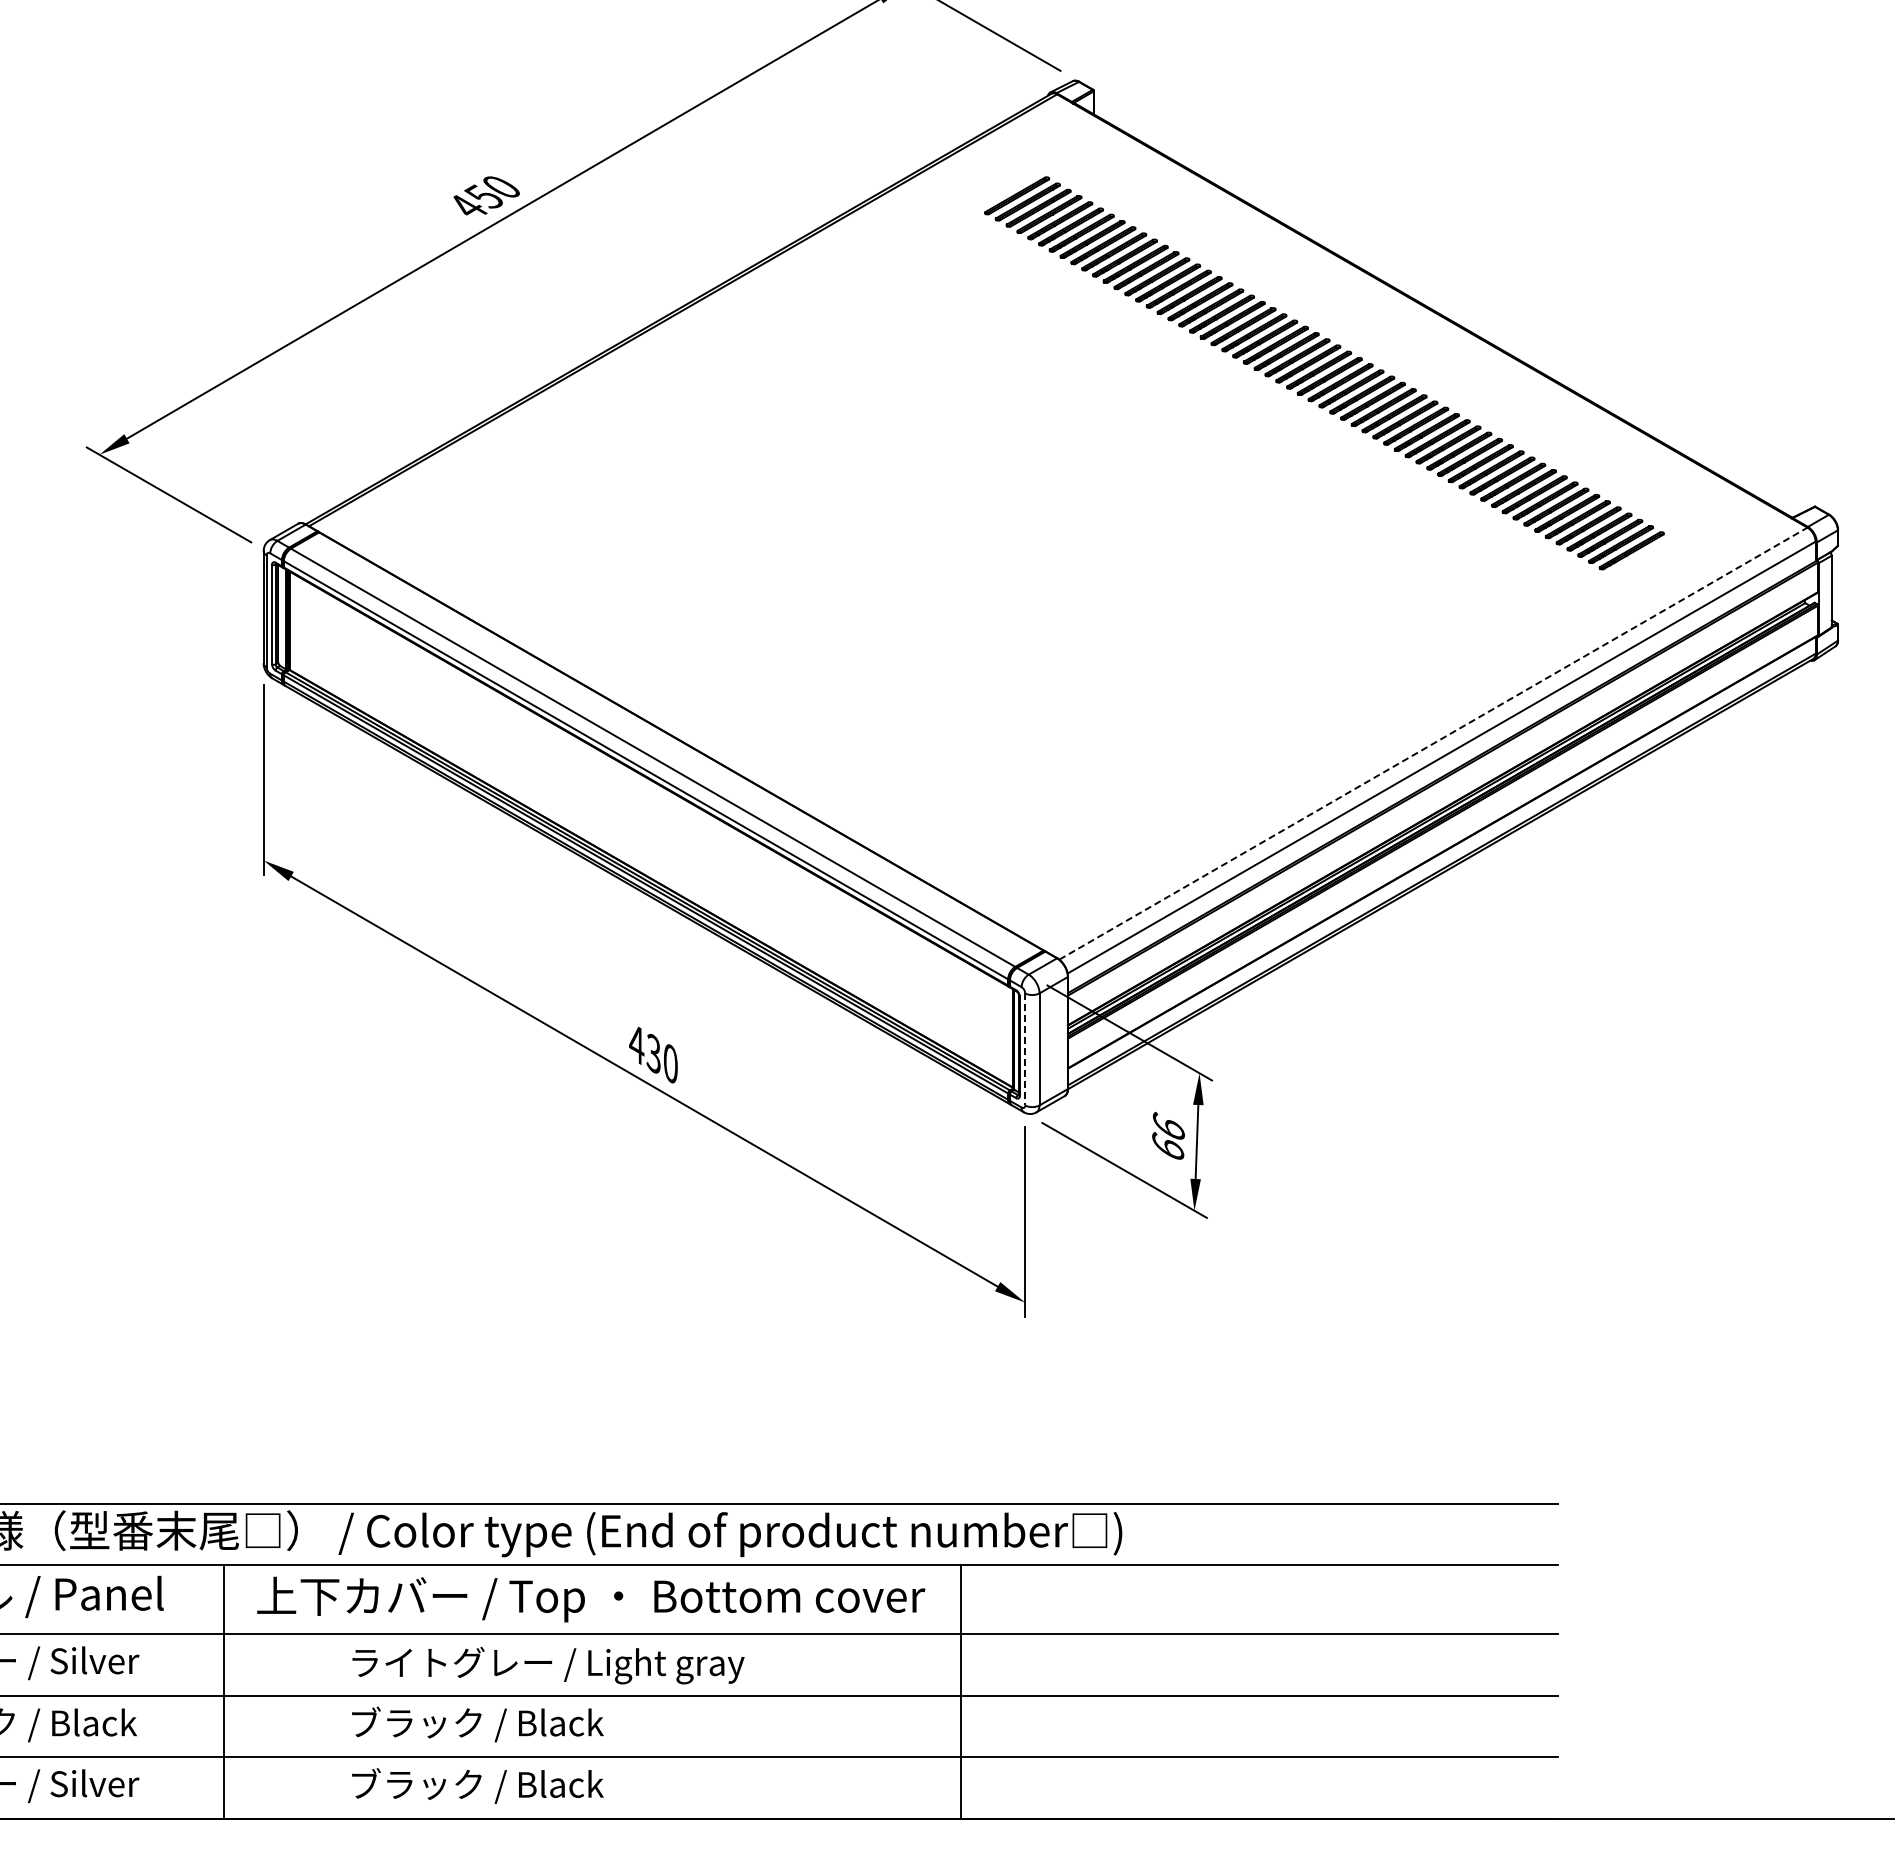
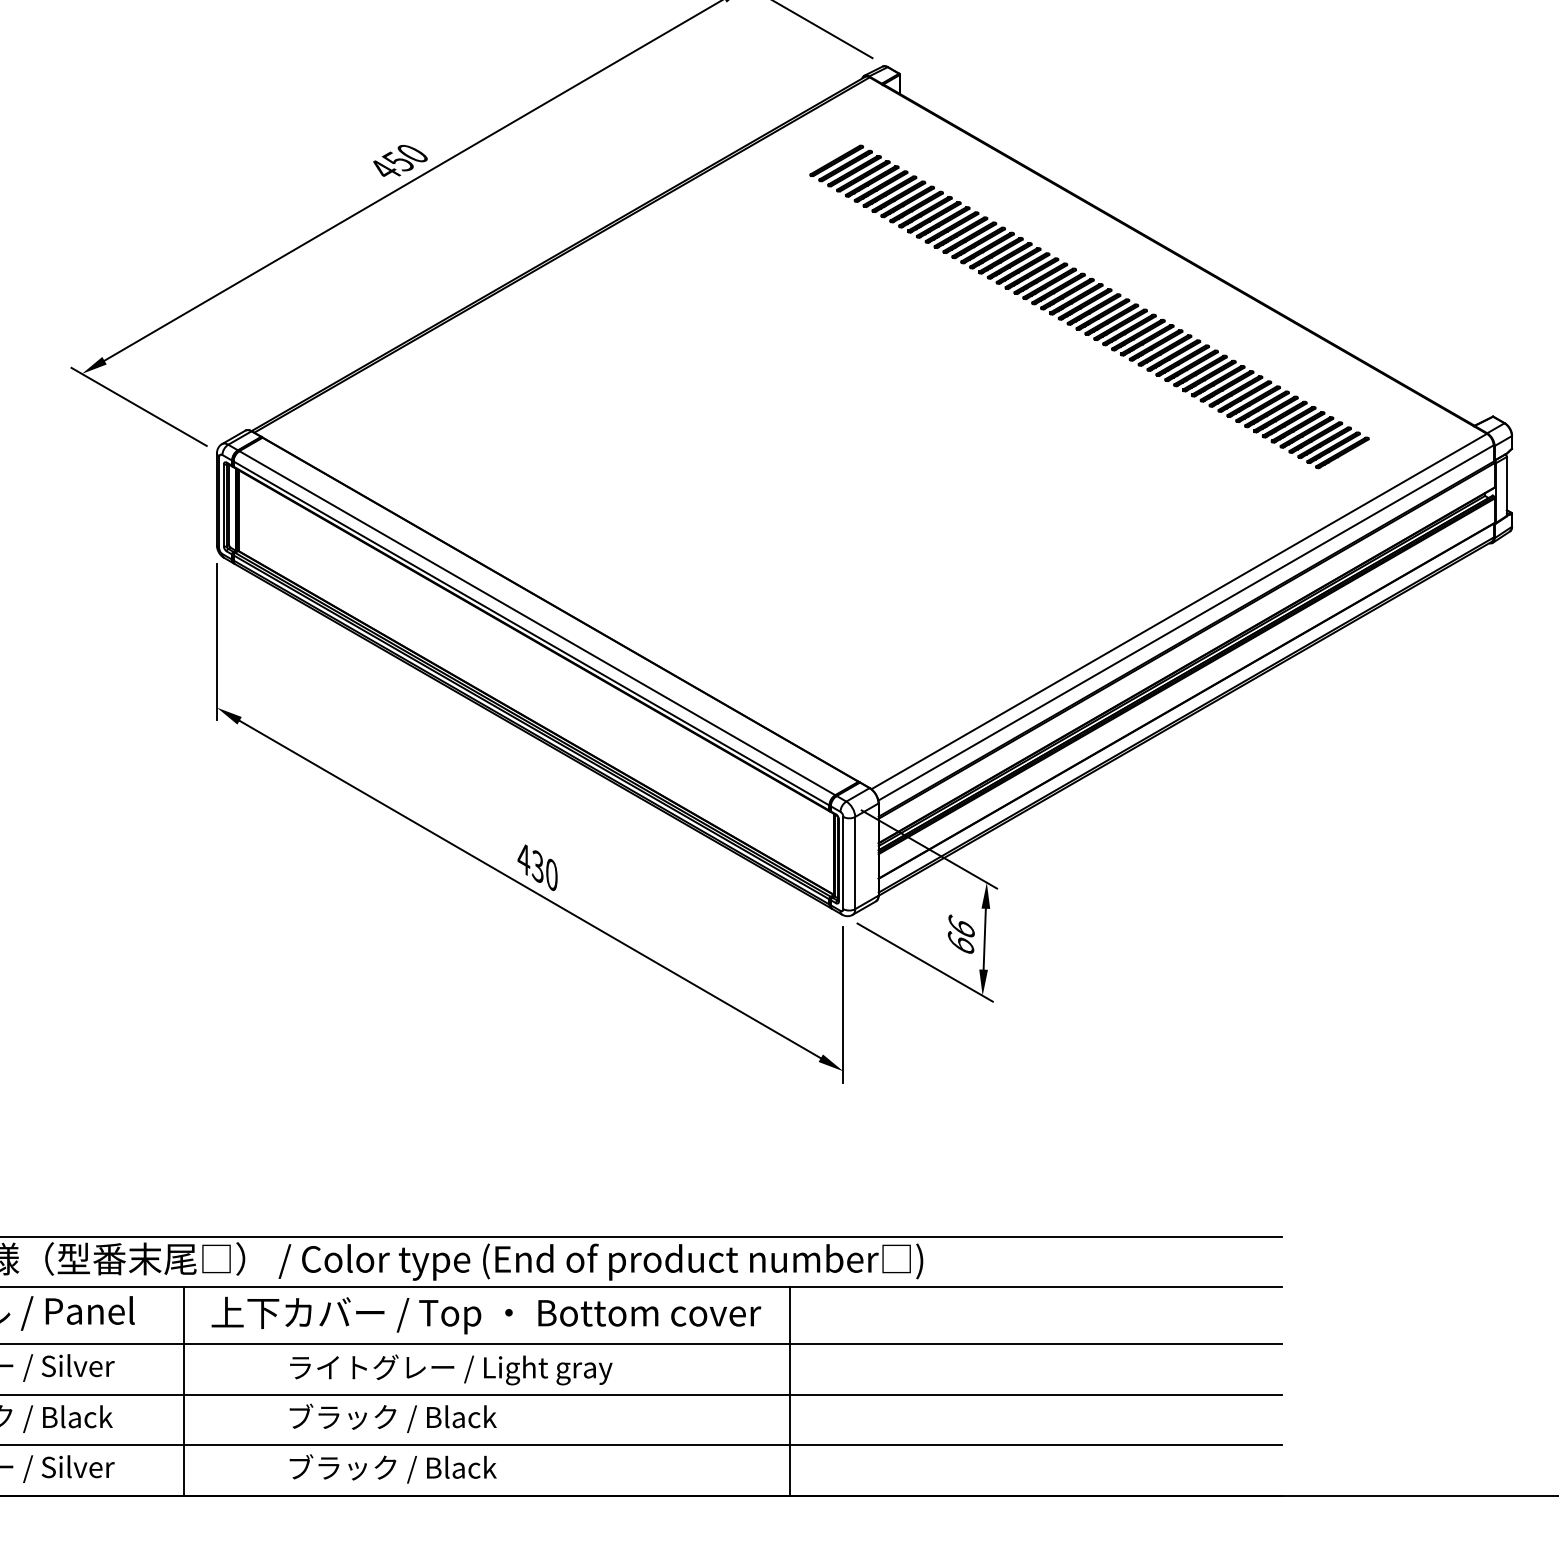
line: (1433, 743) -> (1179, 611), dashed -> solid
line: (1025, 1049) -> (843, 863), dashed -> solid

